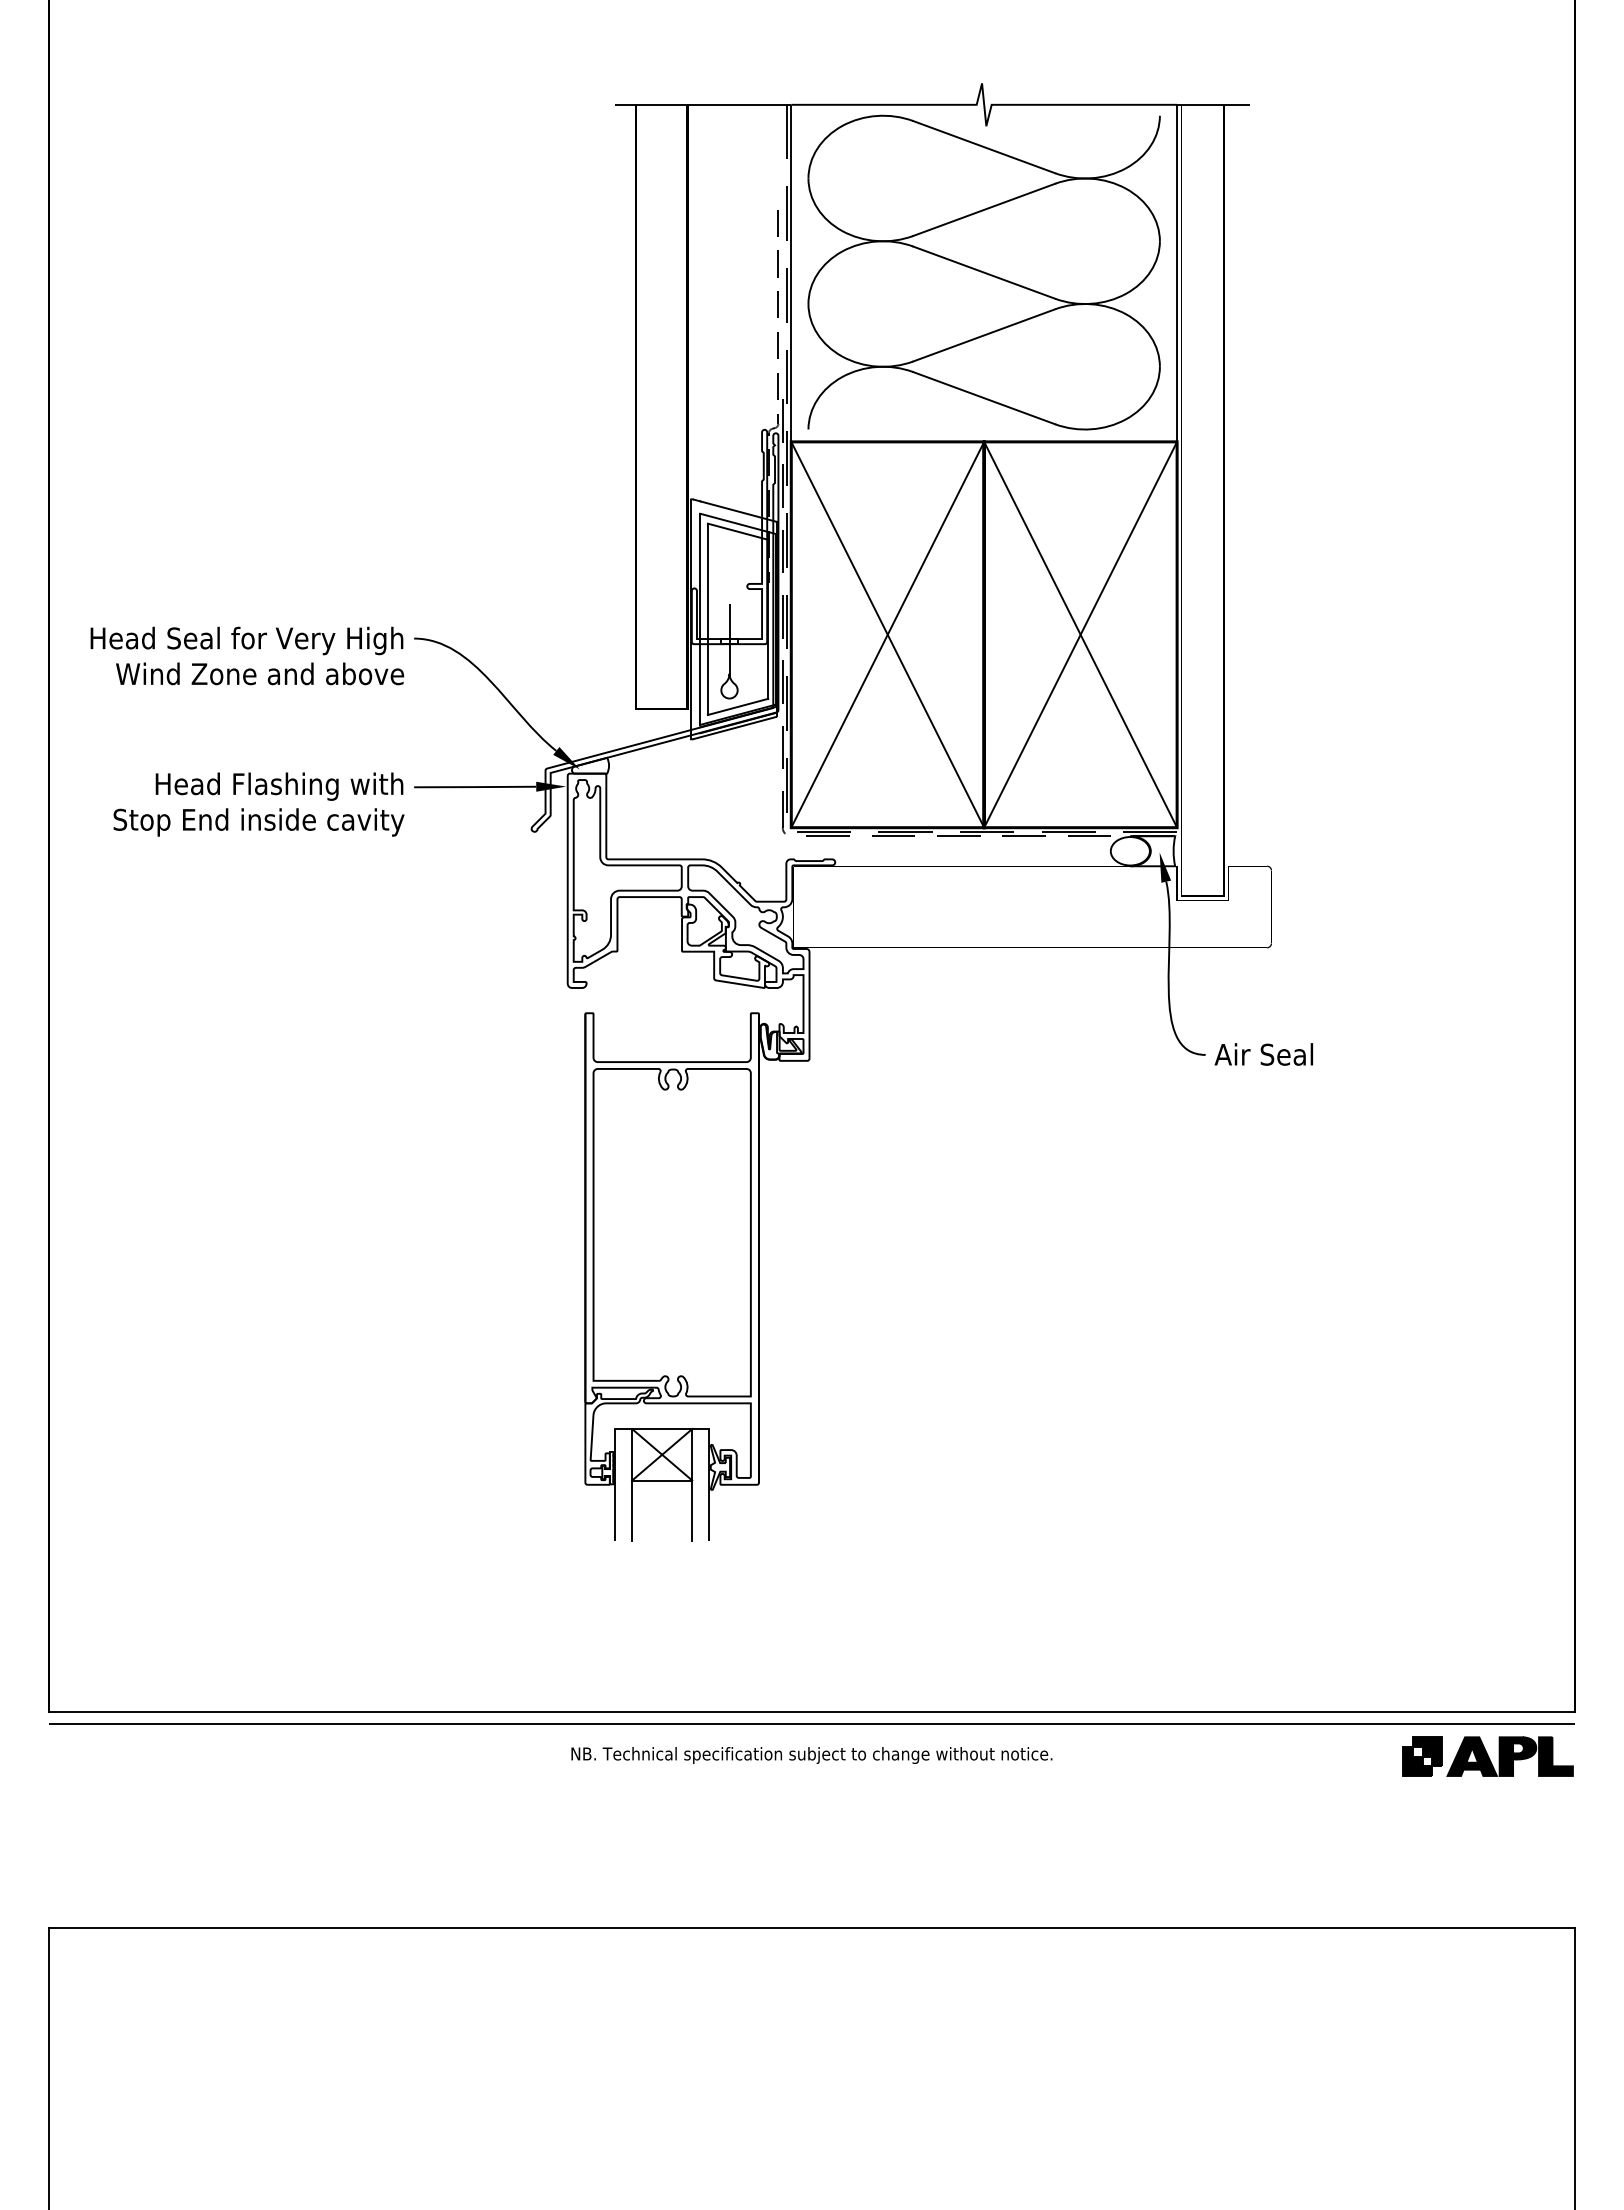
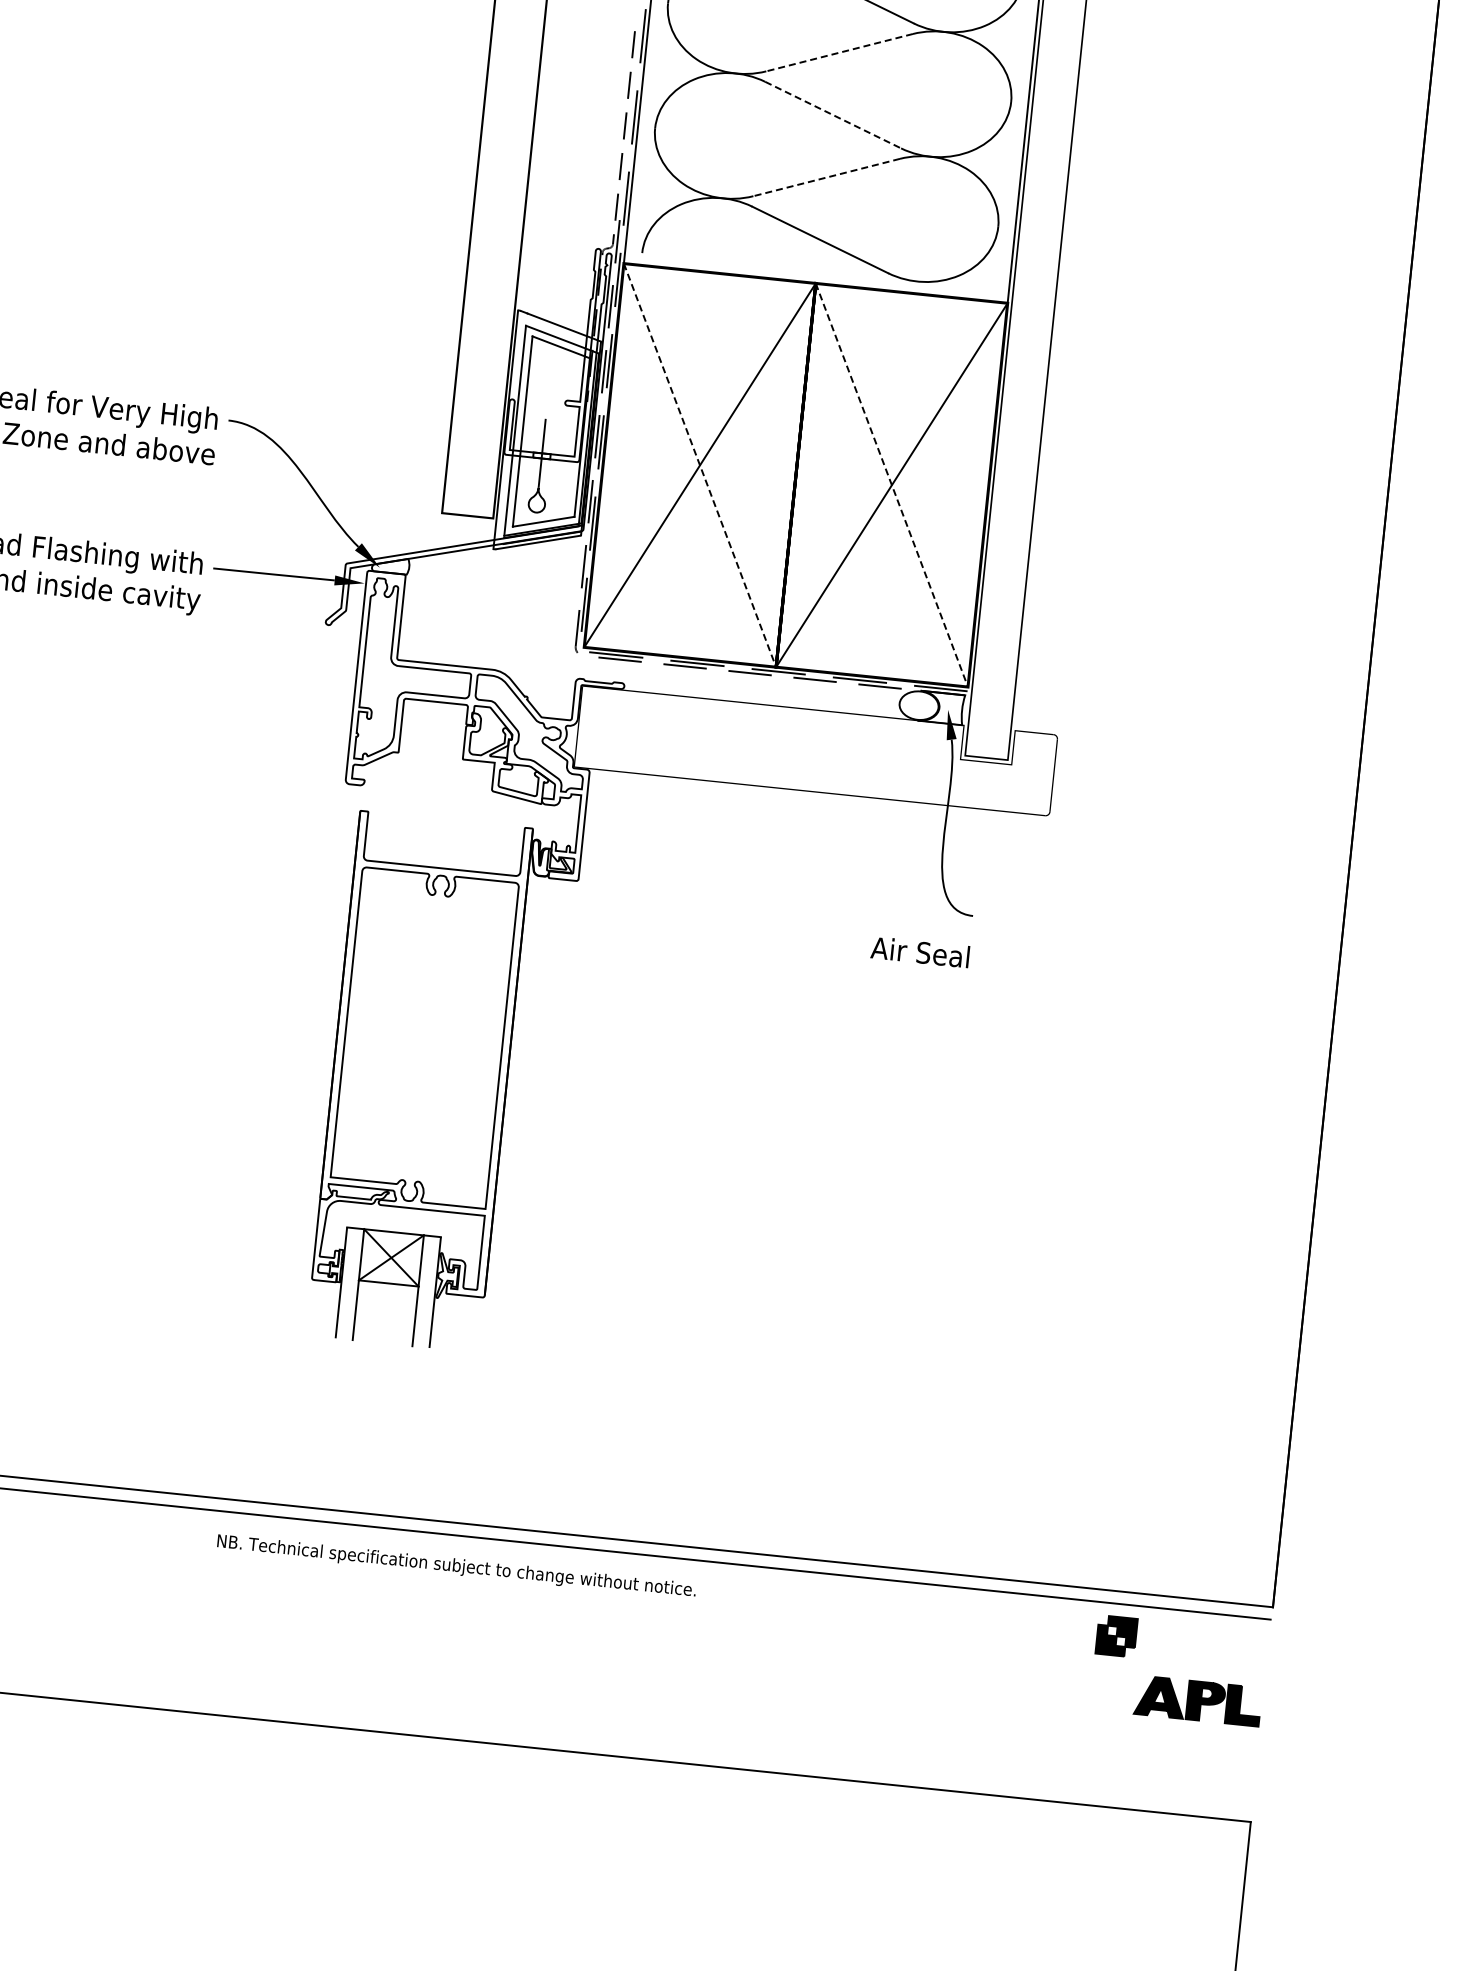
line: (984, 209) -> (839, 52), solid -> dashed
line: (984, 272) -> (833, 114), solid -> dashed
line: (984, 335) -> (827, 177), solid -> dashed
line: (887, 634) -> (699, 465), solid -> dashed
line: (1080, 634) -> (891, 484), solid -> dashed
text: (1263, 1054) -> (919, 952), moved
text: (811, 1755) -> (456, 1566), moved
part: (1509, 1756) -> (1197, 1700), moved

